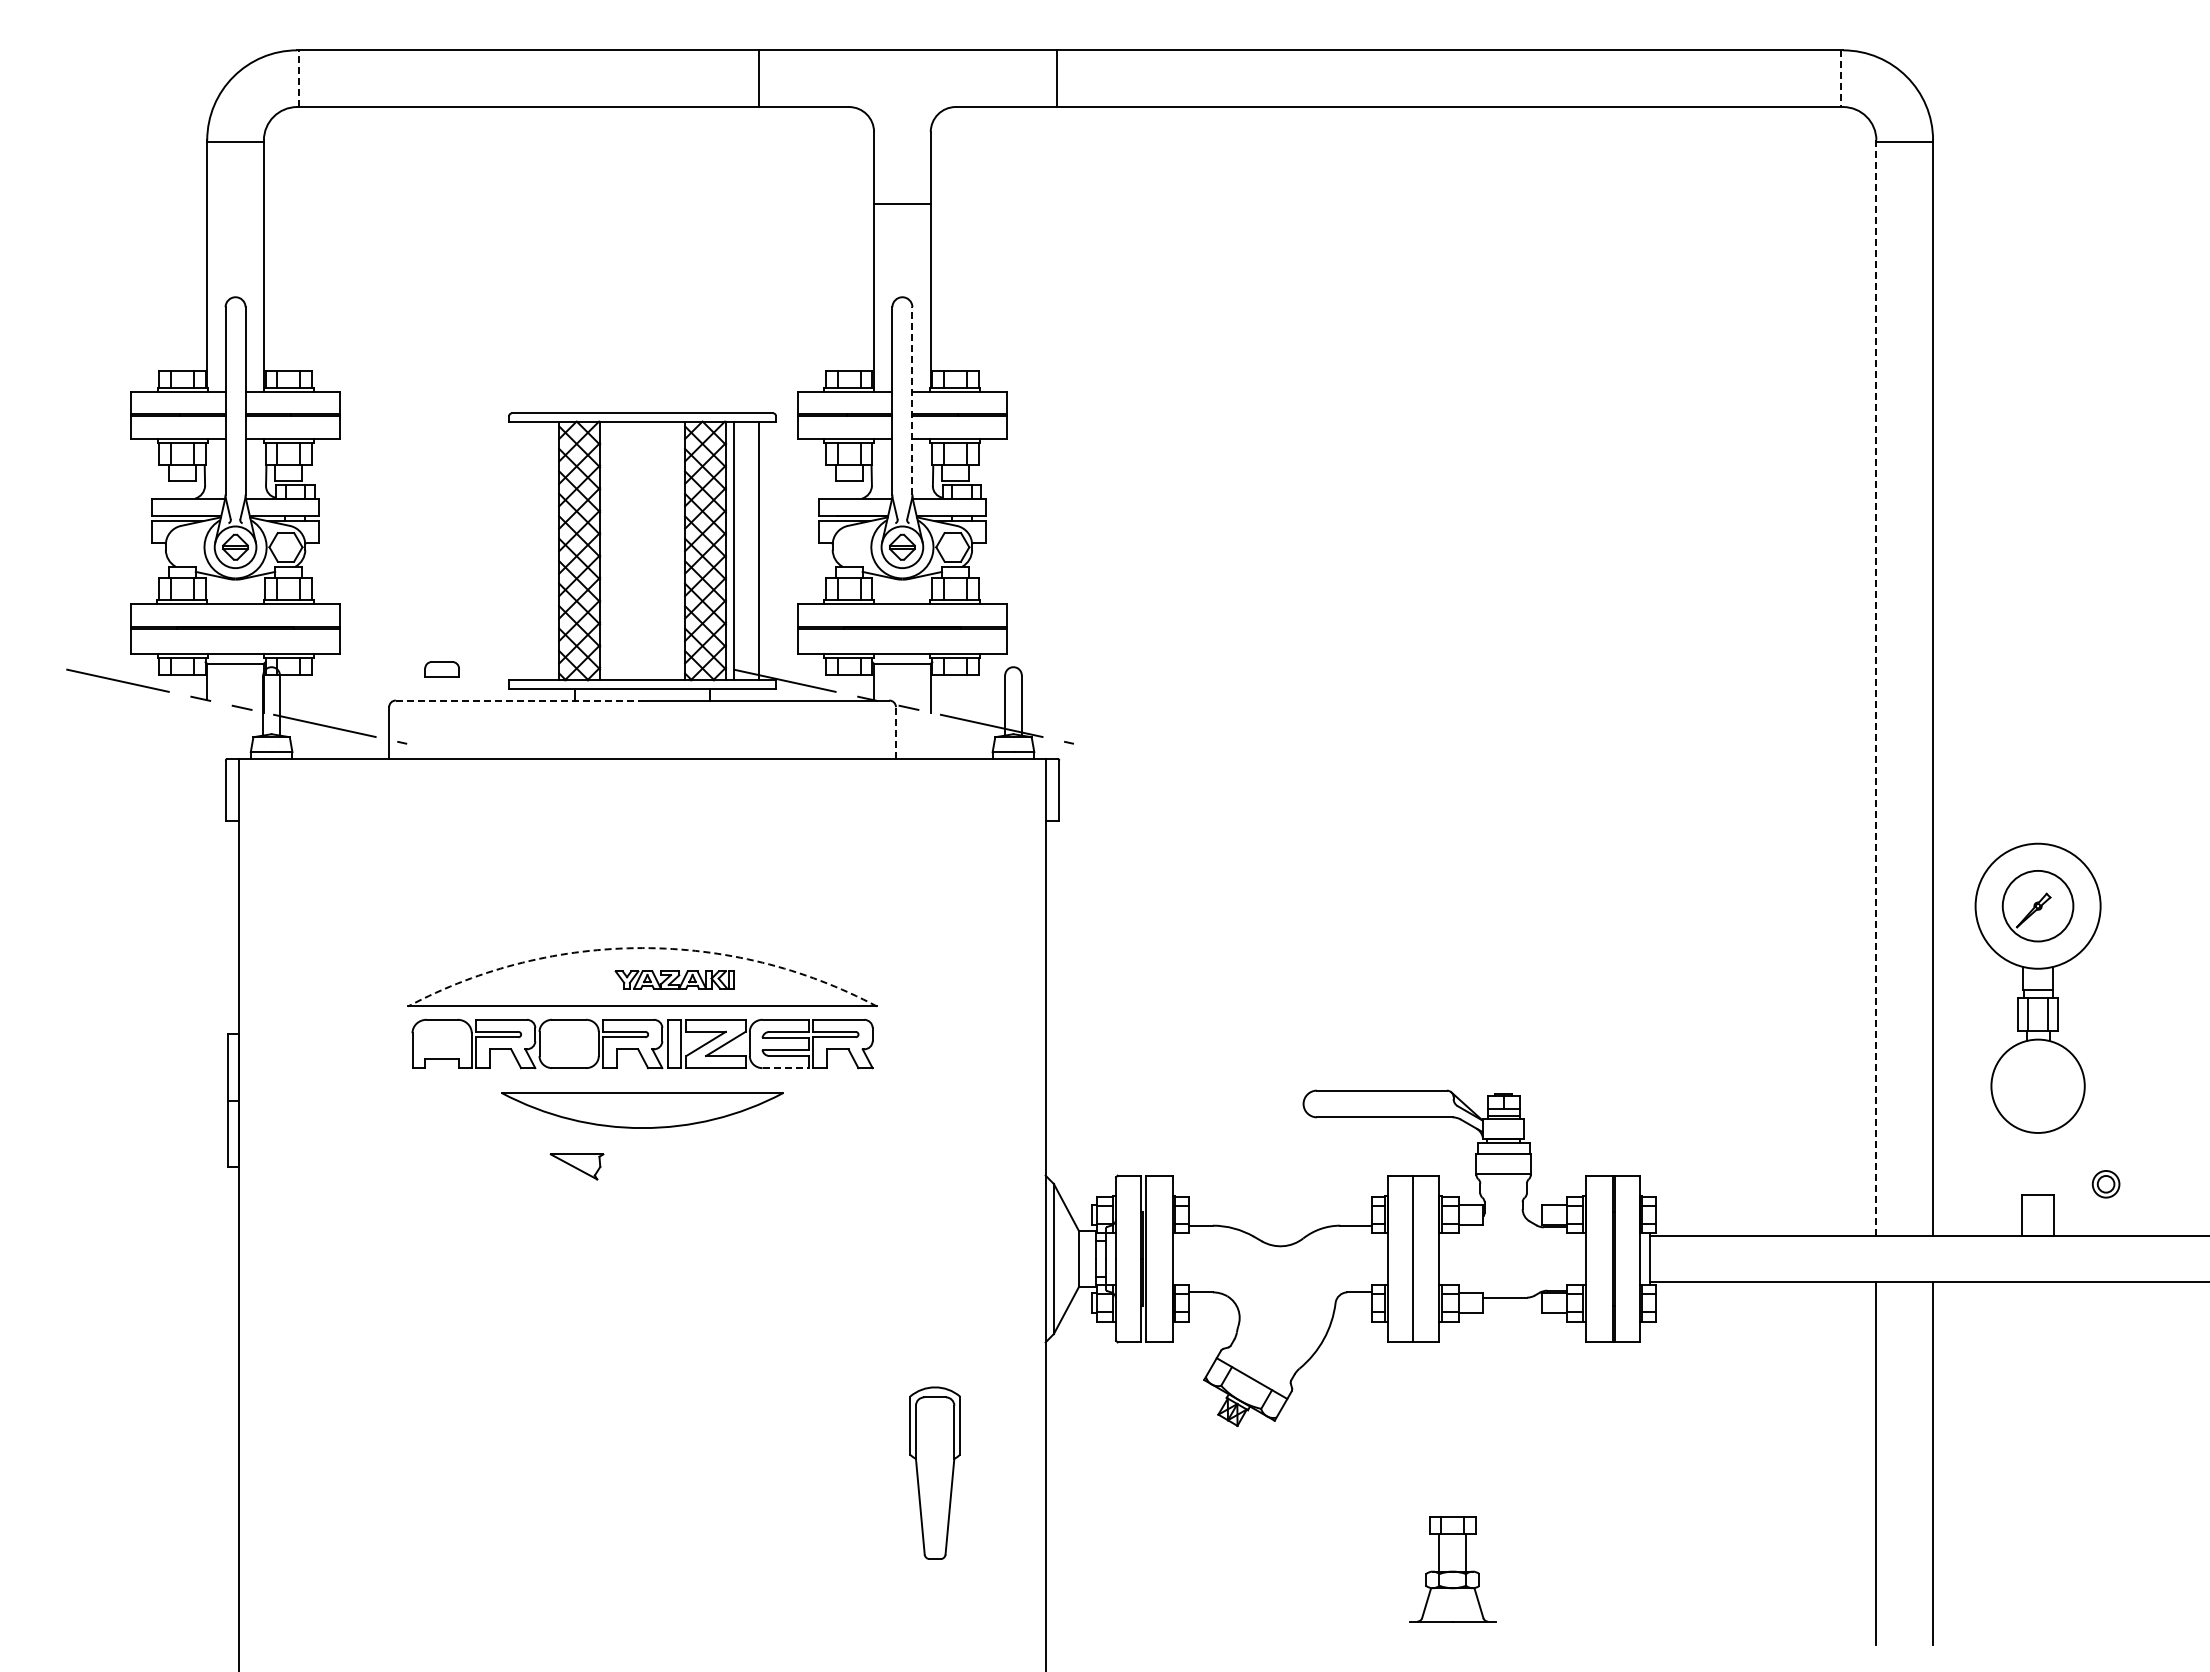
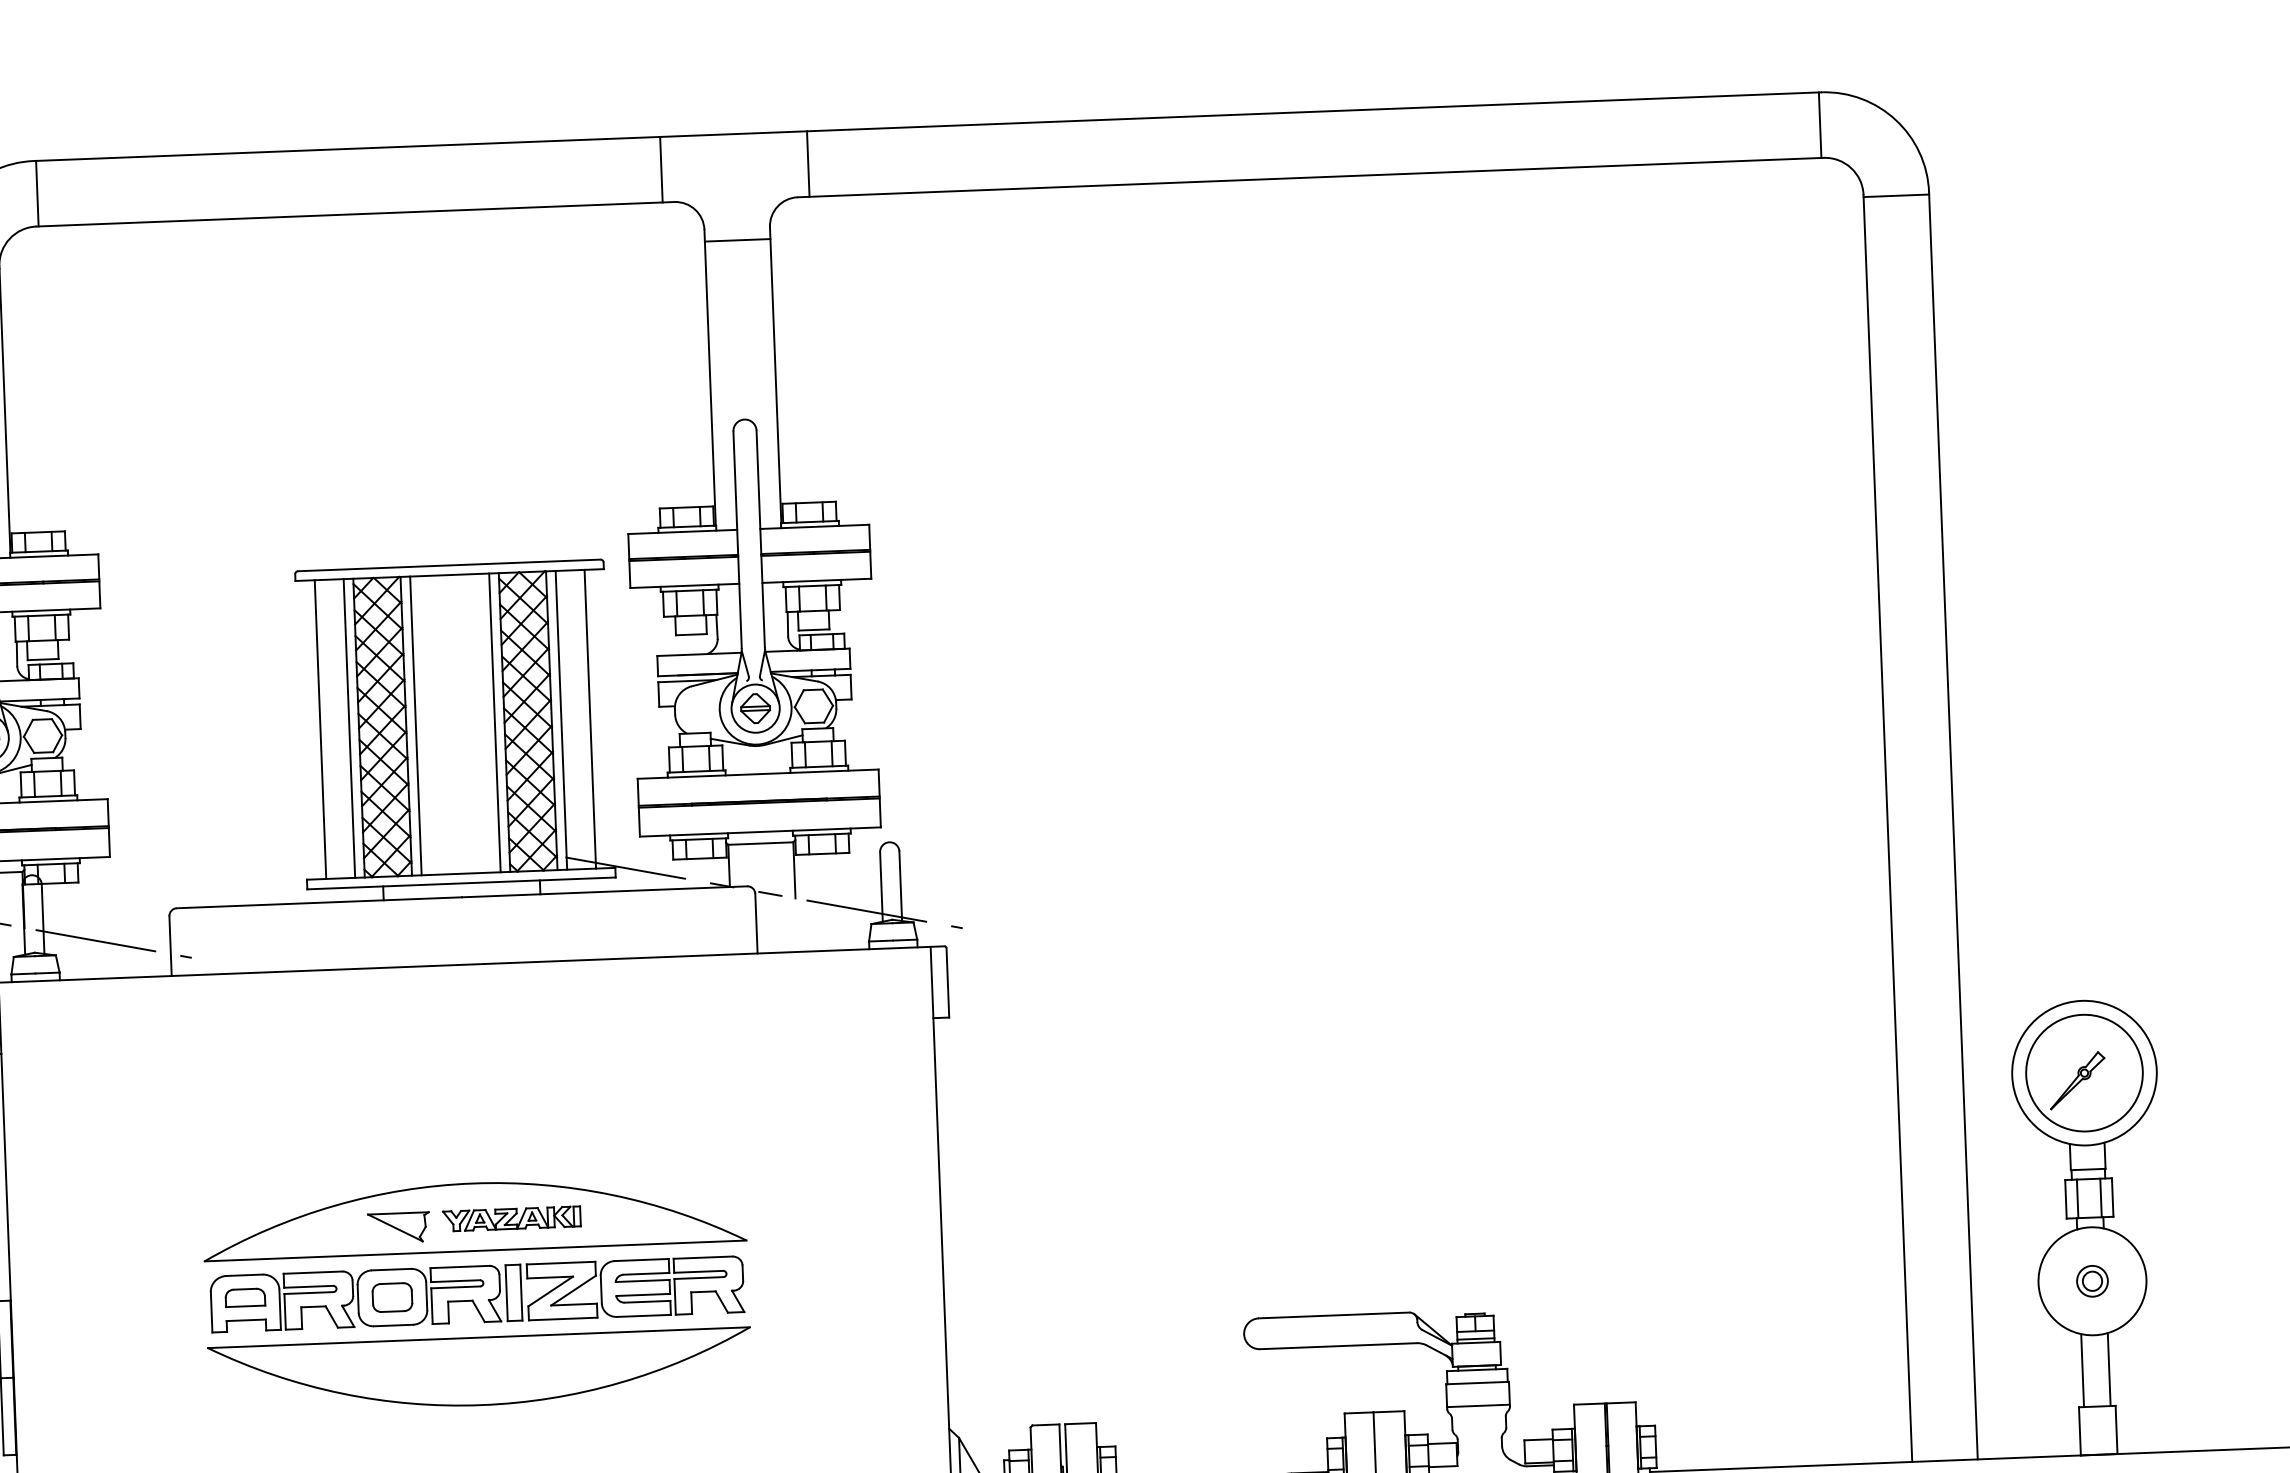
line: (299, 78) -> (37, 193), dashed -> solid
line: (758, 78) -> (660, 169), moved
line: (1056, 78) -> (807, 163), moved
line: (1841, 79) -> (1820, 126), dashed -> solid
line: (902, 204) -> (737, 240), moved
line: (912, 400) -> (760, 538), dashed -> solid
line: (525, 550) -> (320, 729), added
line: (550, 550) -> (348, 727), added
line: (608, 550) -> (416, 725), added
line: (676, 550) -> (494, 722), added
part: (441, 669) -> (244, 1298), moved
line: (1876, 688) -> (1888, 828), dashed -> solid
line: (519, 700) -> (319, 902), dashed -> solid
line: (895, 733) -> (755, 924), dashed -> solid
part: (2037, 905) -> (2083, 1072), size x1.43
arc: (642, 948) -> (472, 1183), dashed -> solid
part: (568, 1043) -> (391, 1297), added
line: (786, 1068) -> (644, 1316), dashed -> solid
part: (642, 1110) -> (480, 1371), size x1.67
line: (2026, 1162) -> (2082, 1369), added
line: (2049, 1162) -> (2109, 1368), added
part: (576, 1166) -> (398, 1227), moved
part: (2105, 1184) -> (2091, 1281), moved

